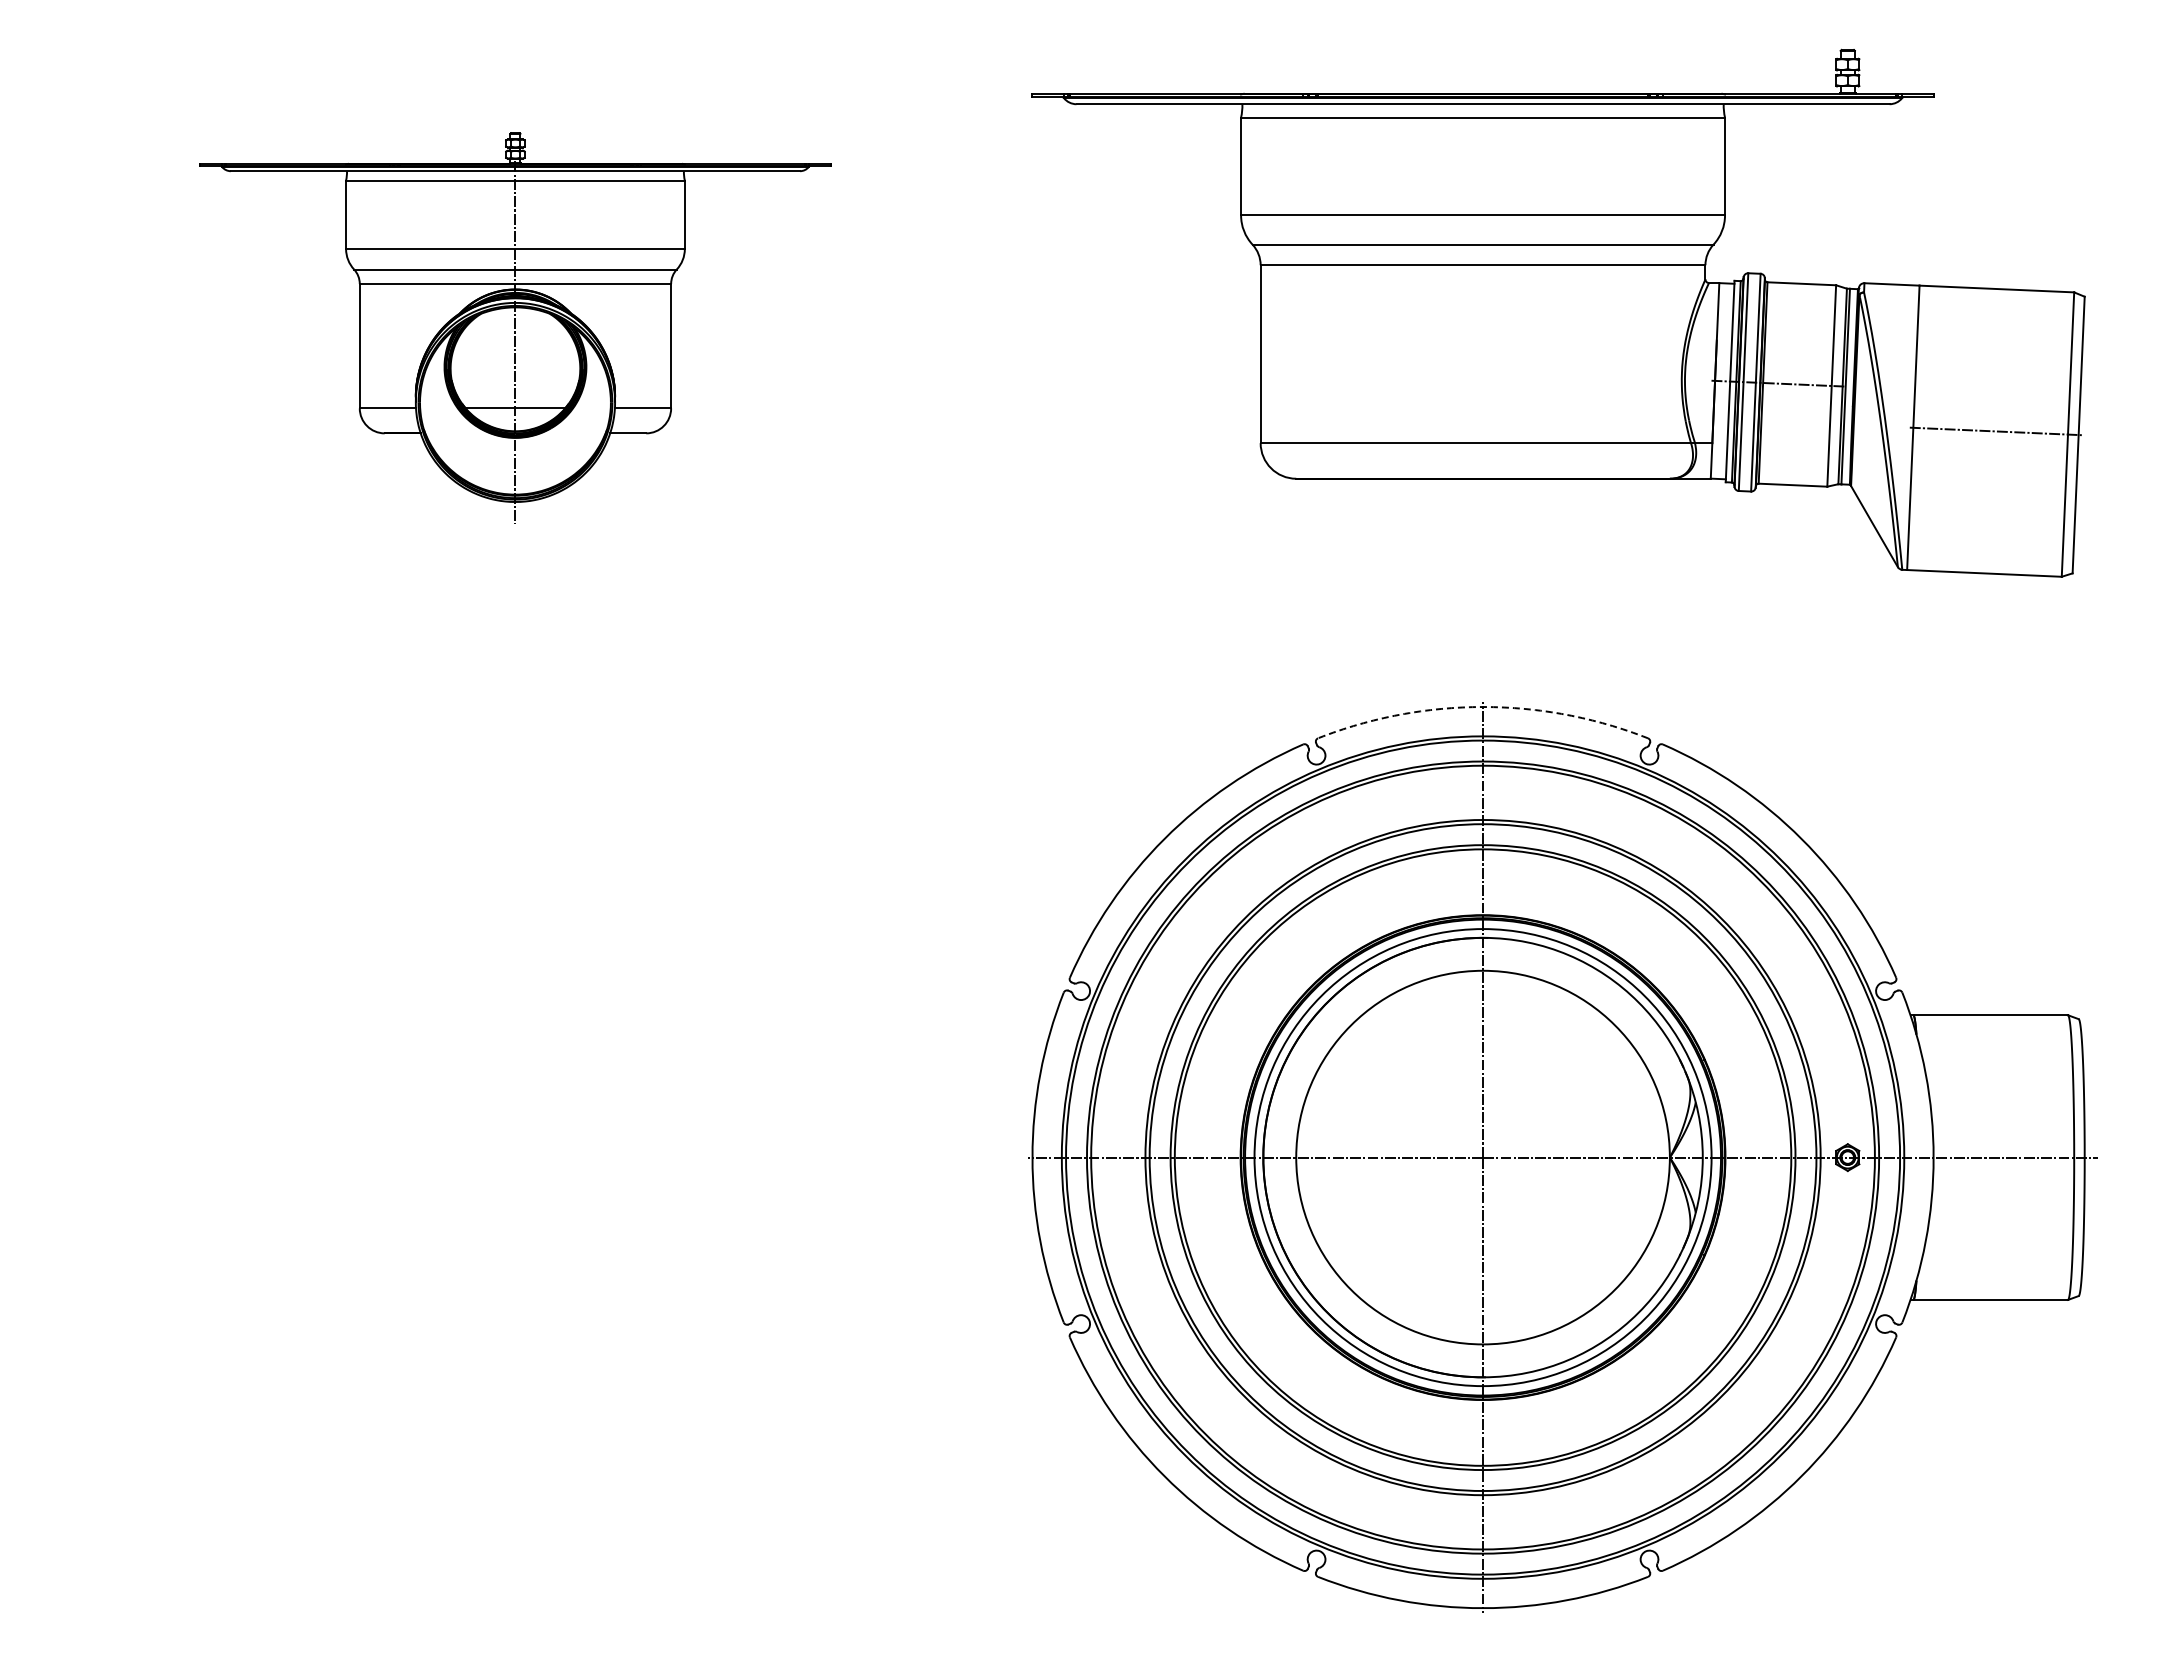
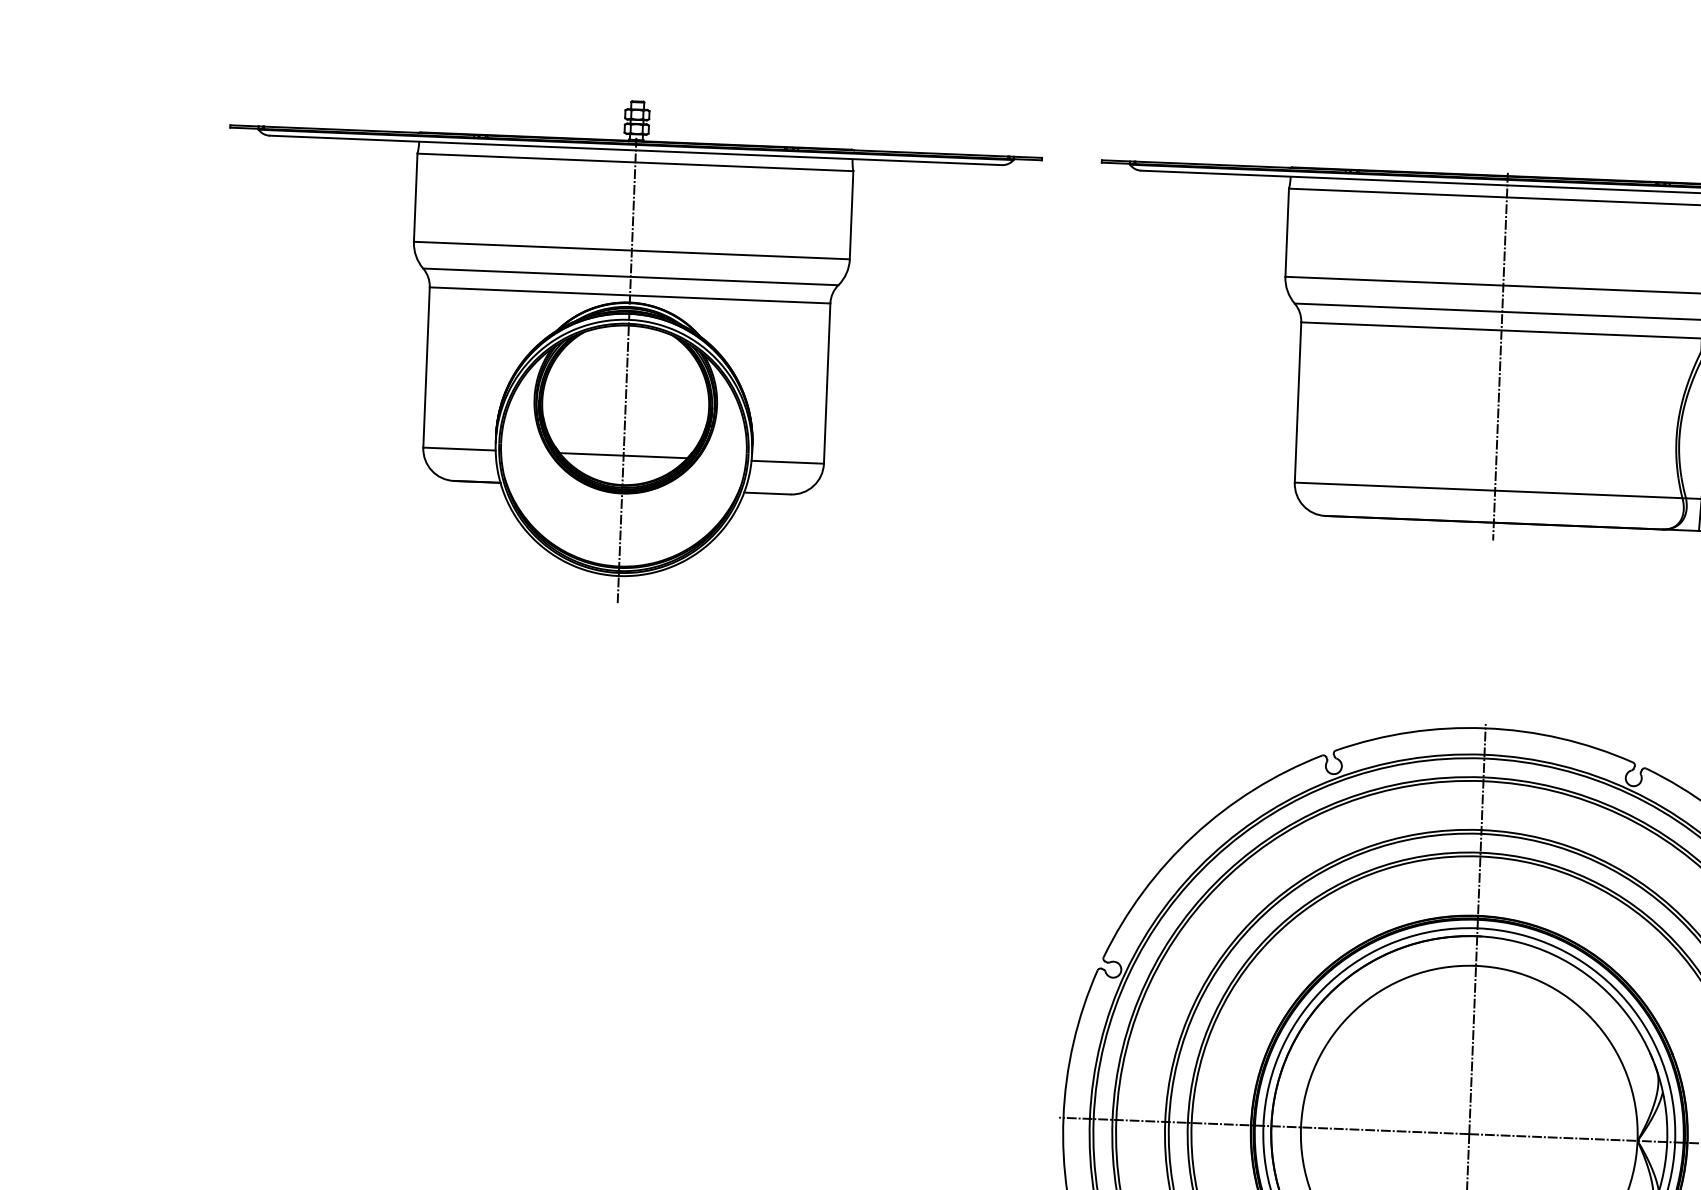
line: (1483, 294) -> (1500, 356), added
part: (515, 327) -> (627, 351), size x1.43
arc: (1483, 707) -> (1485, 728), dashed -> solid

